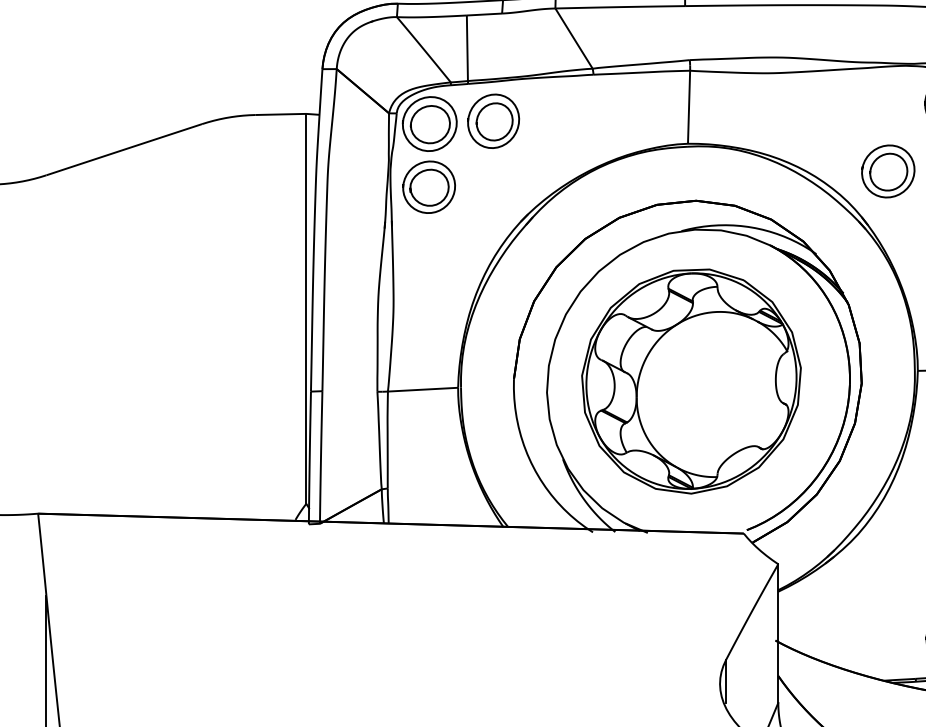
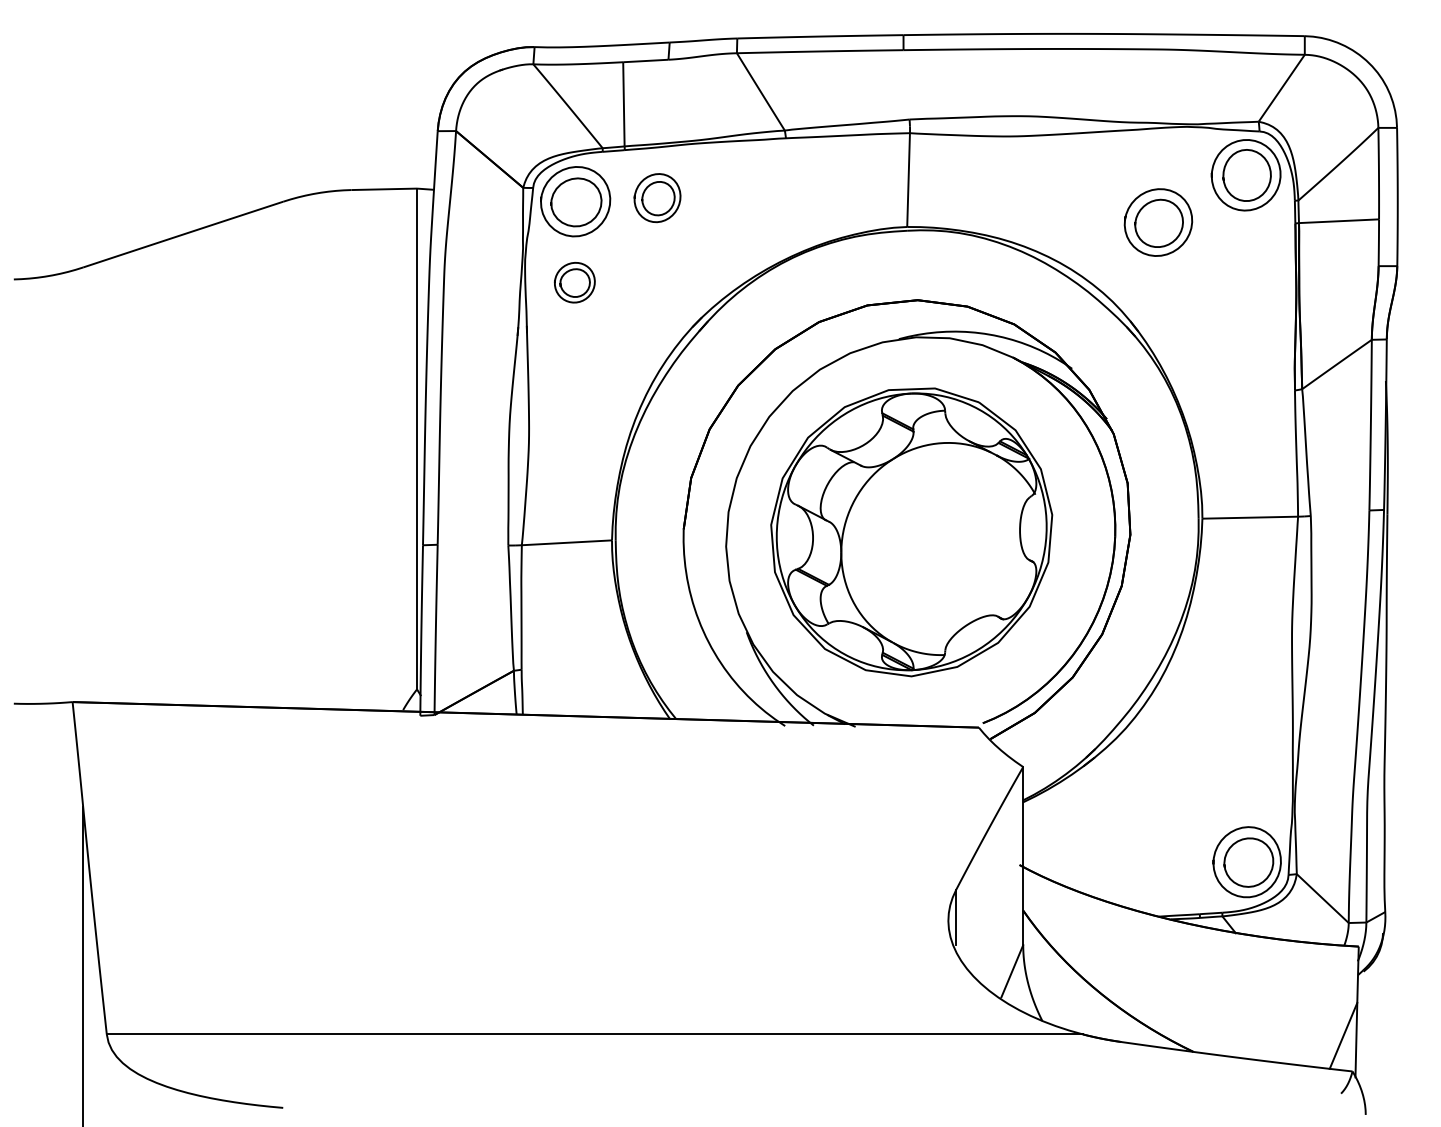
part: (493, 120) -> (657, 197), size x0.7
part: (888, 171) -> (1158, 222), moved
part: (428, 186) -> (574, 282), size x0.6

